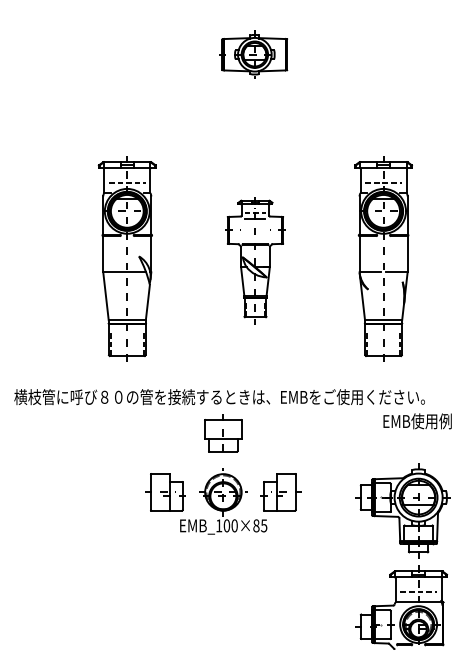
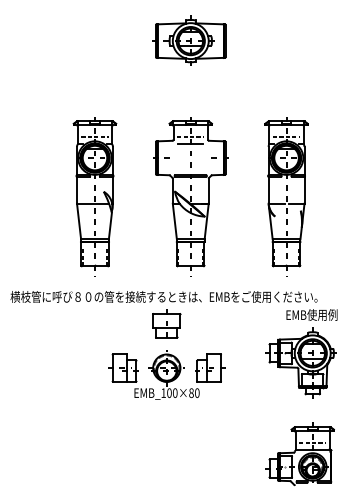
part: (253, 54) -> (189, 40), size x1.43
part: (255, 258) -> (190, 193), size x1.67
part: (402, 510) -> (300, 362), moved
text: (264, 525) -> (197, 392), EMB_100×85 -> EMB_100×80

